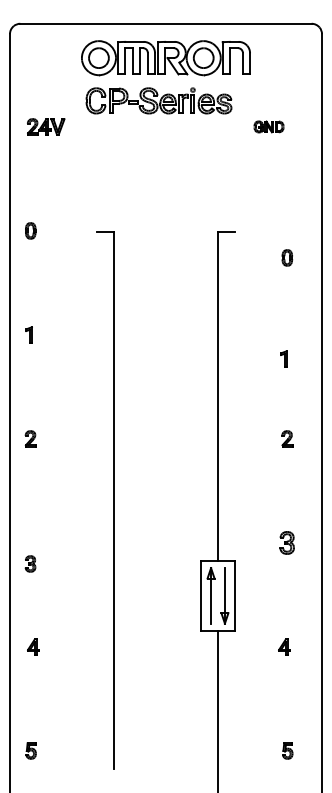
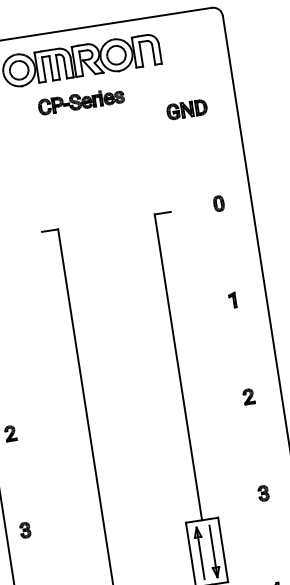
part: (159, 100) -> (81, 100), size x0.62
part: (268, 126) -> (186, 109), size x1.43
part: (287, 257) -> (219, 203), moved
part: (283, 358) -> (232, 300), moved
part: (286, 542) -> (262, 493), size x0.71
part: (30, 563) -> (25, 529), moved

